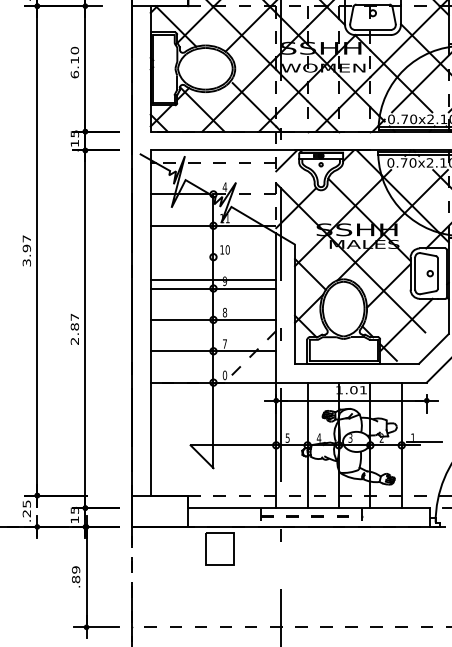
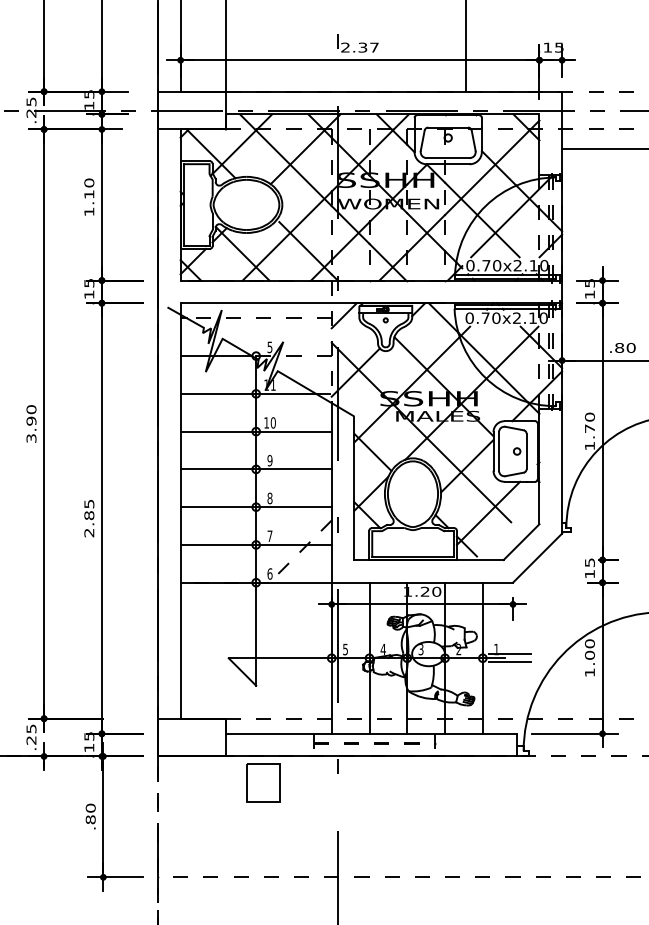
text: (75, 74) -> (89, 211), 6.10 -> 1.10
text: (224, 187) -> (269, 347), 4 -> 5
text: (26, 238) -> (31, 409), 3.97 -> 3.90
line: (212, 279) -> (255, 431), moved
text: (75, 317) -> (89, 504), 2.87 -> 2.85
text: (224, 374) -> (269, 573), 0 -> 6
text: (358, 389) -> (430, 591), 1.01 -> 1.20
line: (424, 448) -> (510, 661), added
text: (75, 570) -> (90, 808), .89 -> .80

